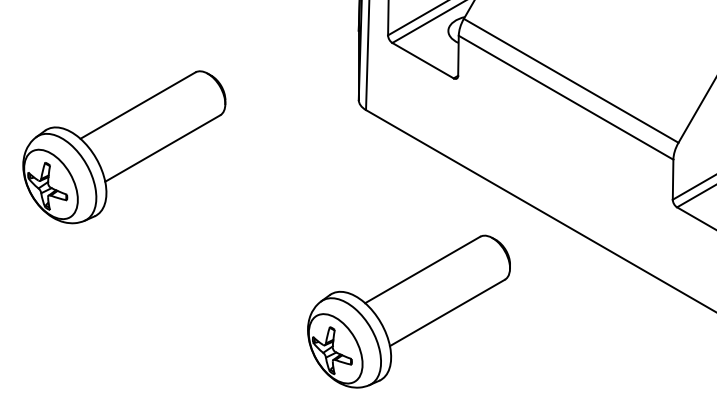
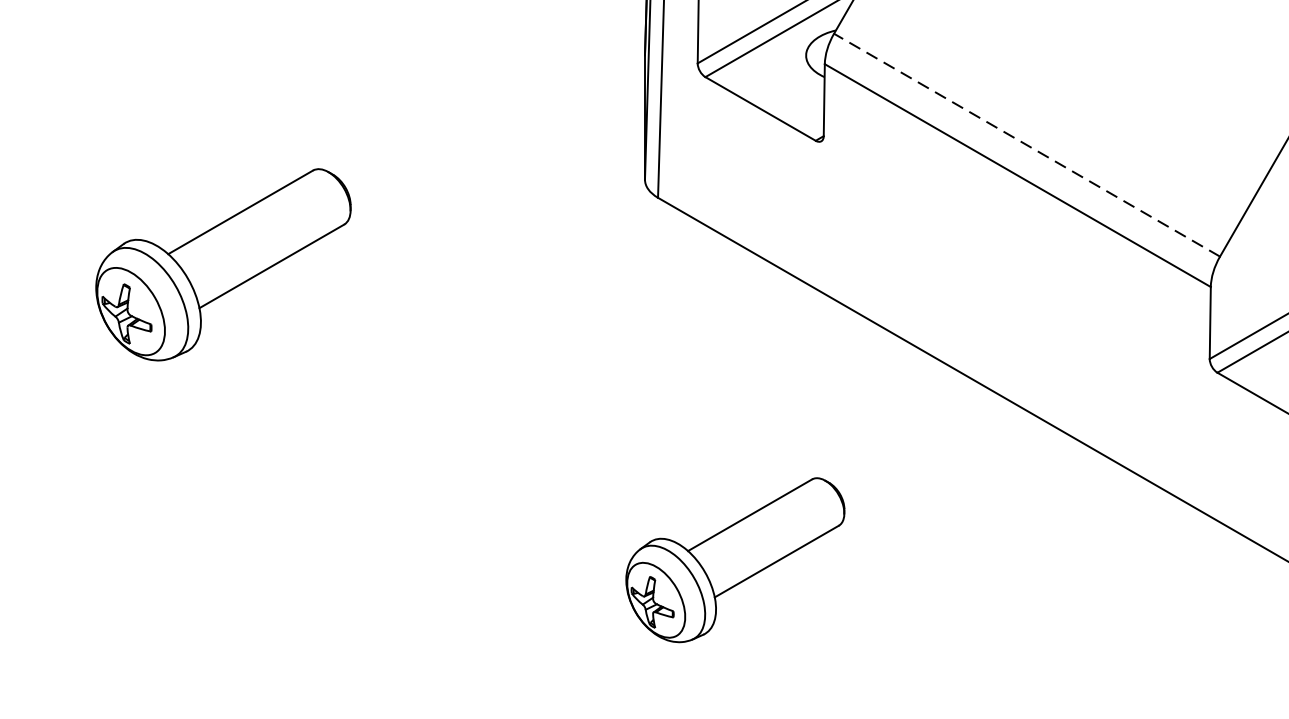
line: (571, 80) -> (1027, 144), solid -> dashed
part: (124, 147) -> (223, 265), size x0.7
part: (408, 311) -> (734, 560), size x0.6

